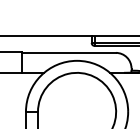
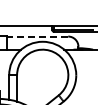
line: (69, 52) -> (37, 36), solid -> dashed

